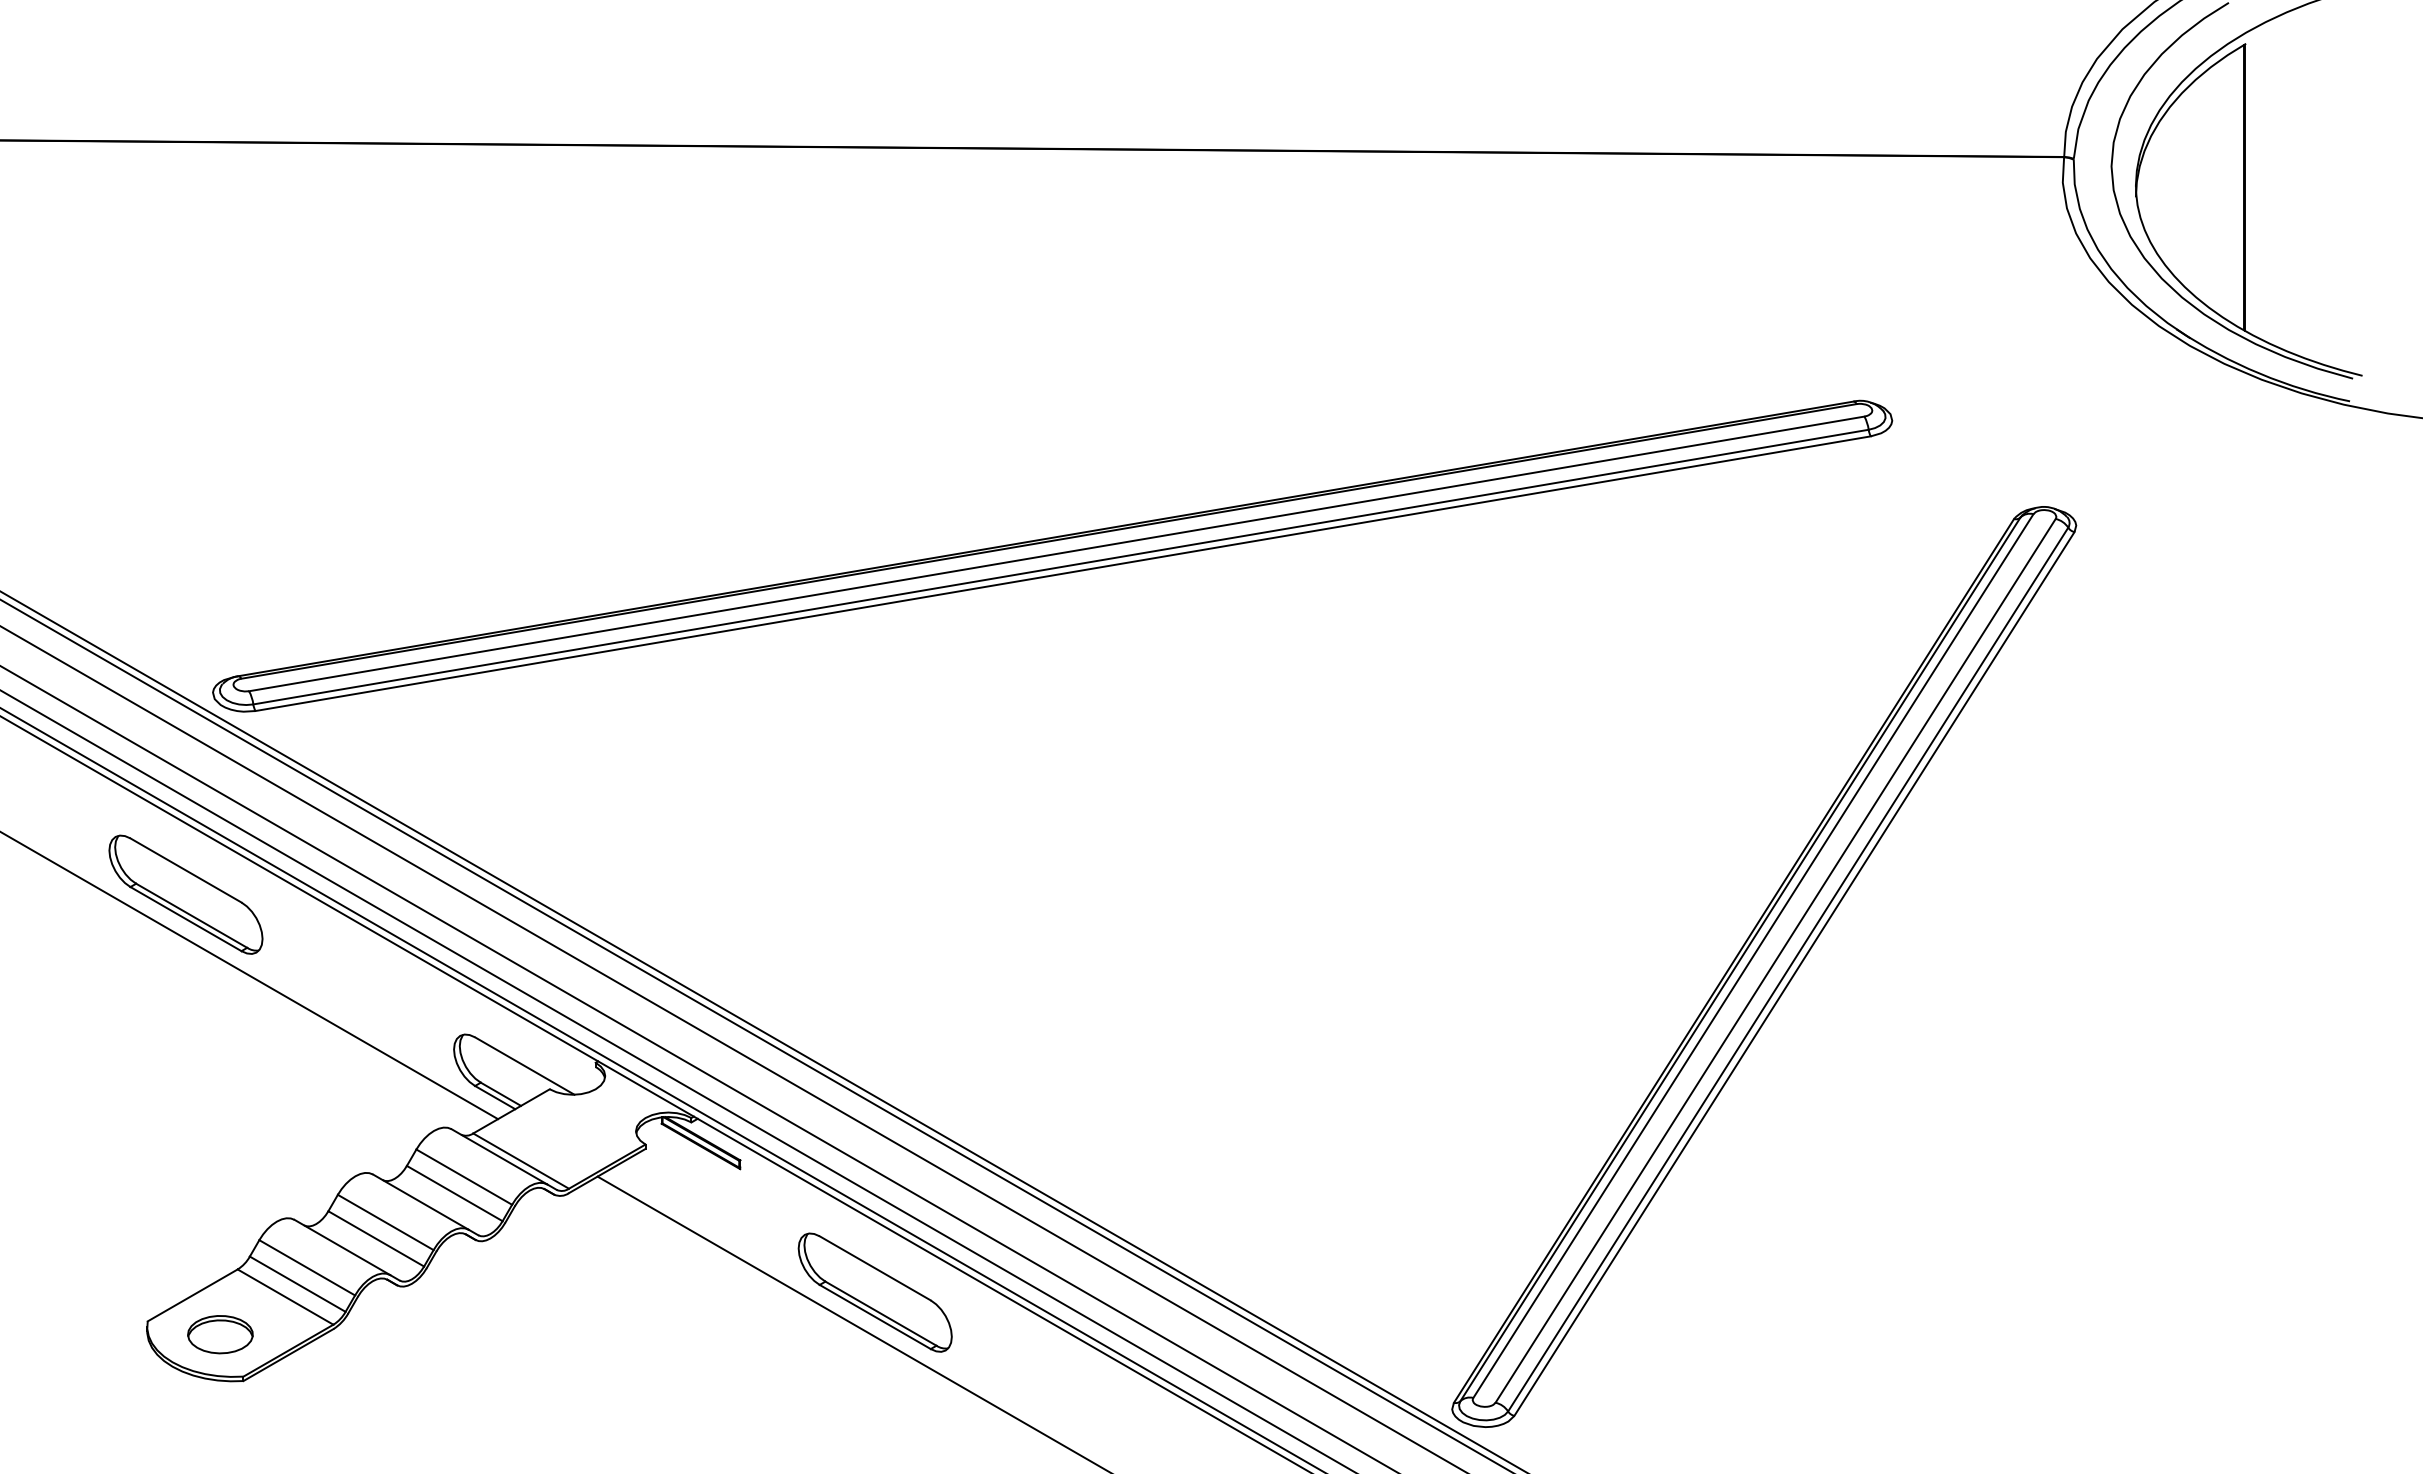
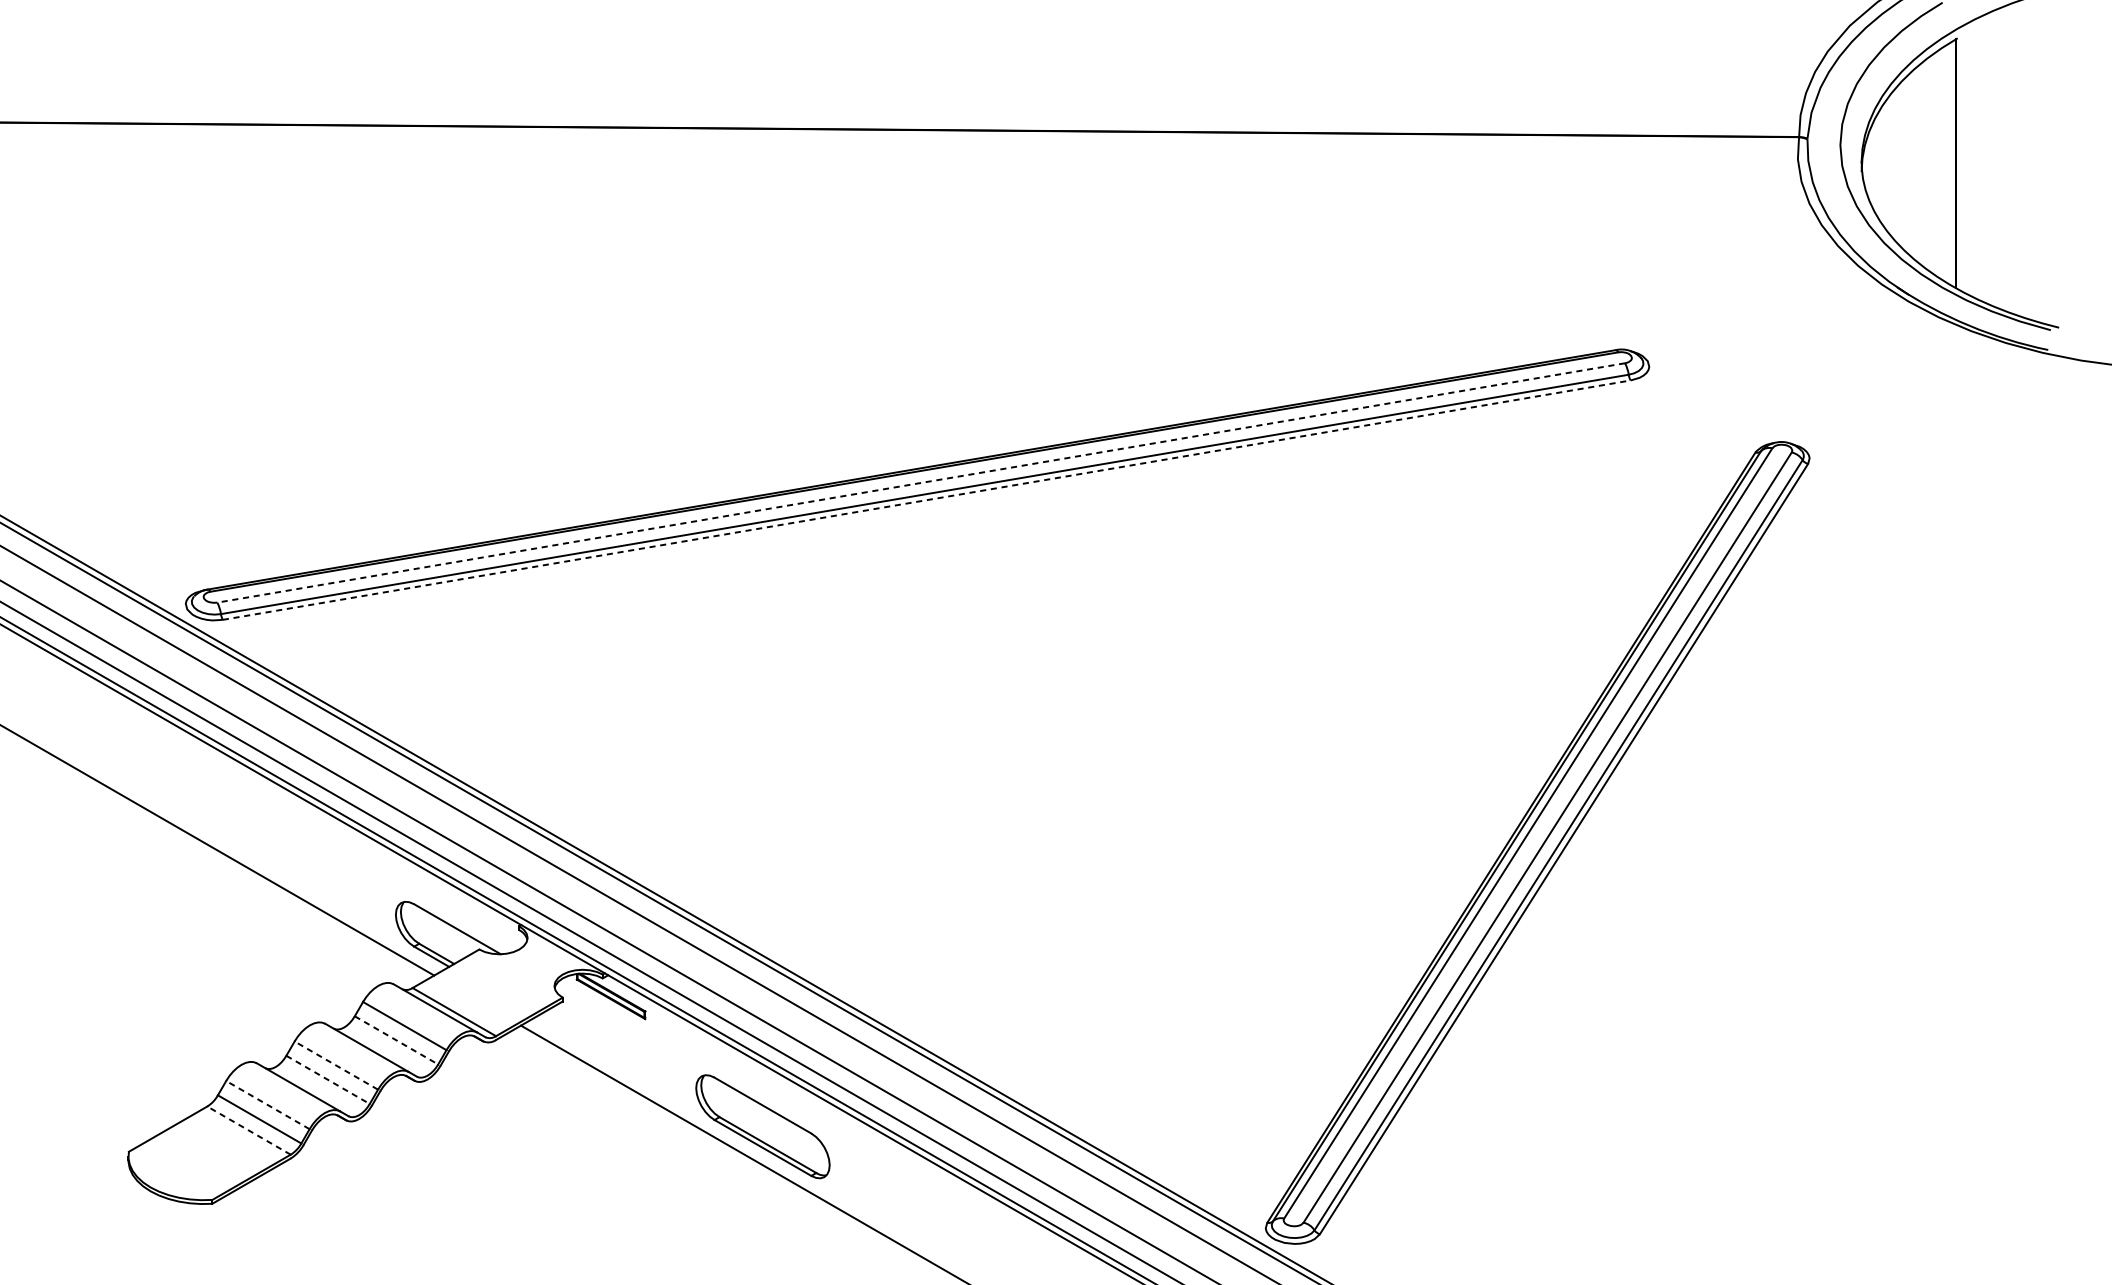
line: (1056, 554) -> (920, 483), solid -> dashed
line: (1063, 573) -> (927, 500), solid -> dashed
part: (185, 894) -> (161, 779), removed
line: (455, 1193) -> (397, 1040), solid -> dashed
line: (385, 1222) -> (336, 1065), solid -> dashed
line: (376, 1239) -> (328, 1080), solid -> dashed
line: (306, 1267) -> (267, 1104), solid -> dashed
line: (285, 1296) -> (248, 1130), solid -> dashed
part: (220, 1334) -> (192, 1163), removed

